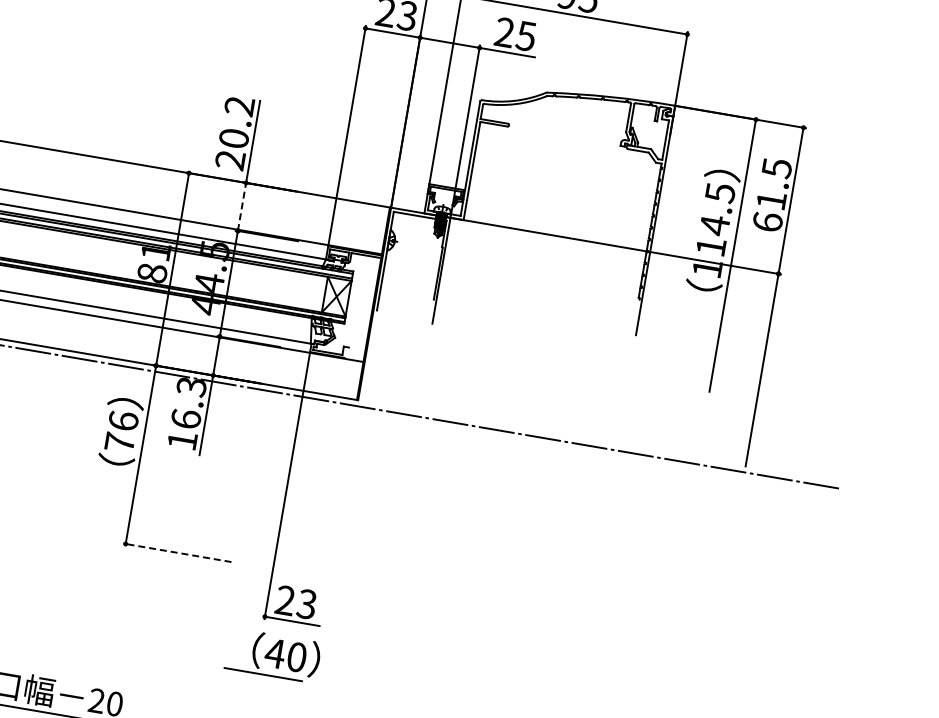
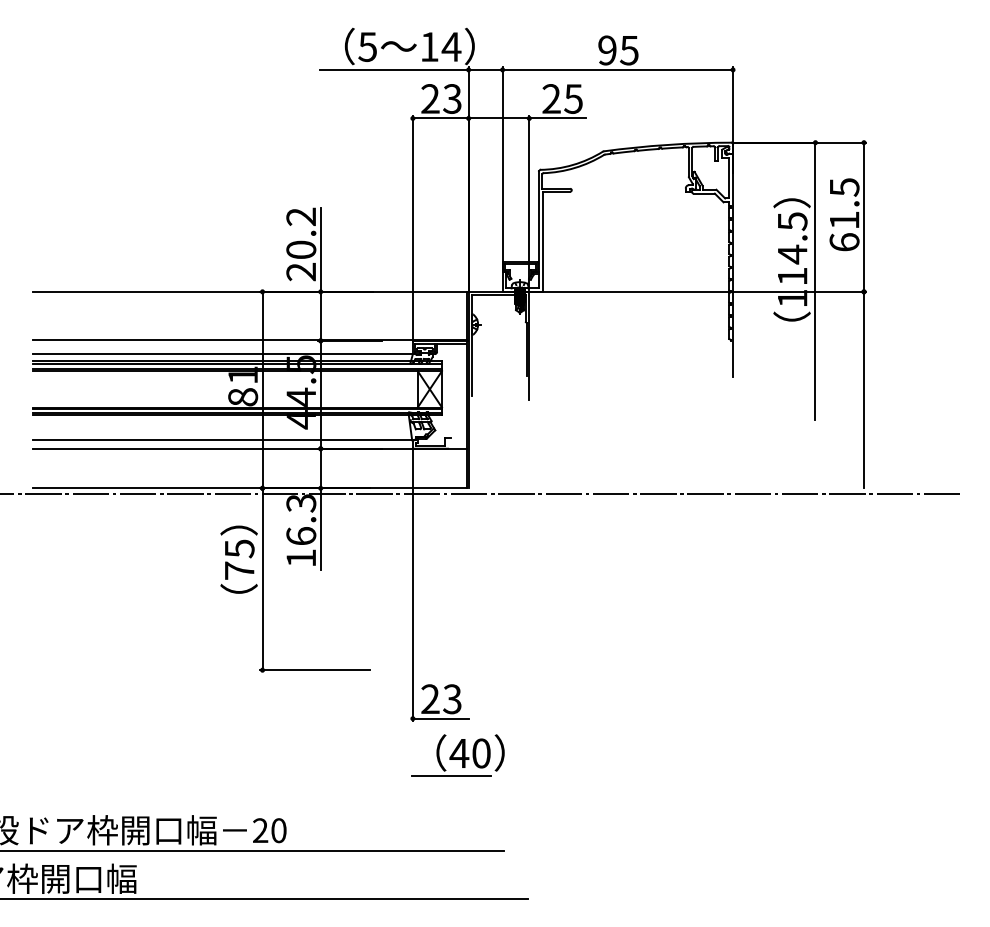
line: (241, 206) -> (320, 315), dashed -> solid
text: (123, 420) -> (239, 548), 76 -> 75
line: (176, 552) -> (314, 670), dashed -> solid
part: (273, 655) -> (457, 755), moved

